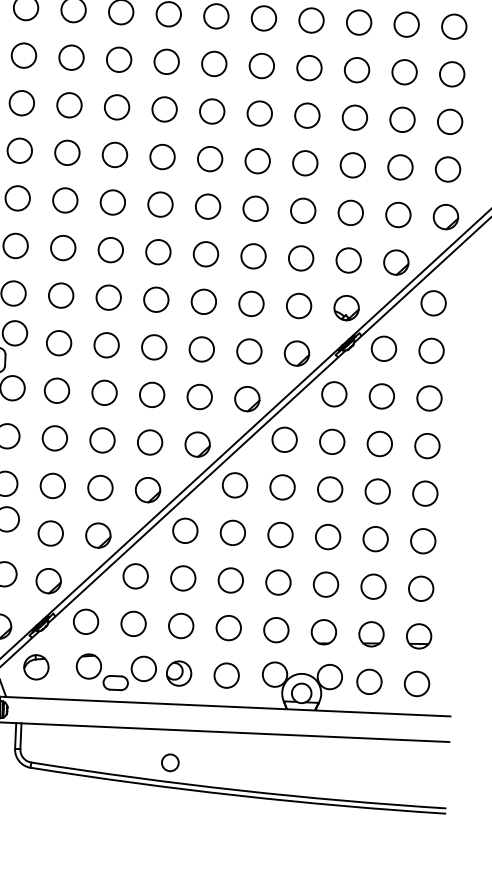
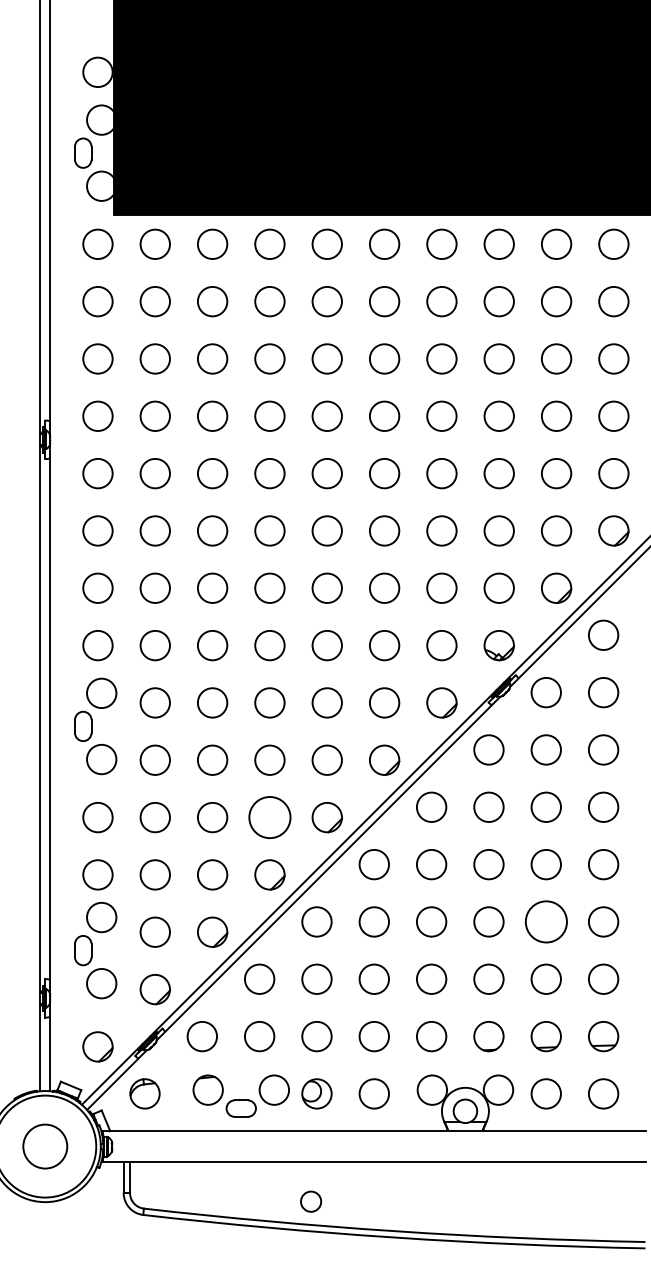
circle: (149, 442) -> (269, 817), size x1.4
circle: (375, 538) -> (545, 921), size x1.4

